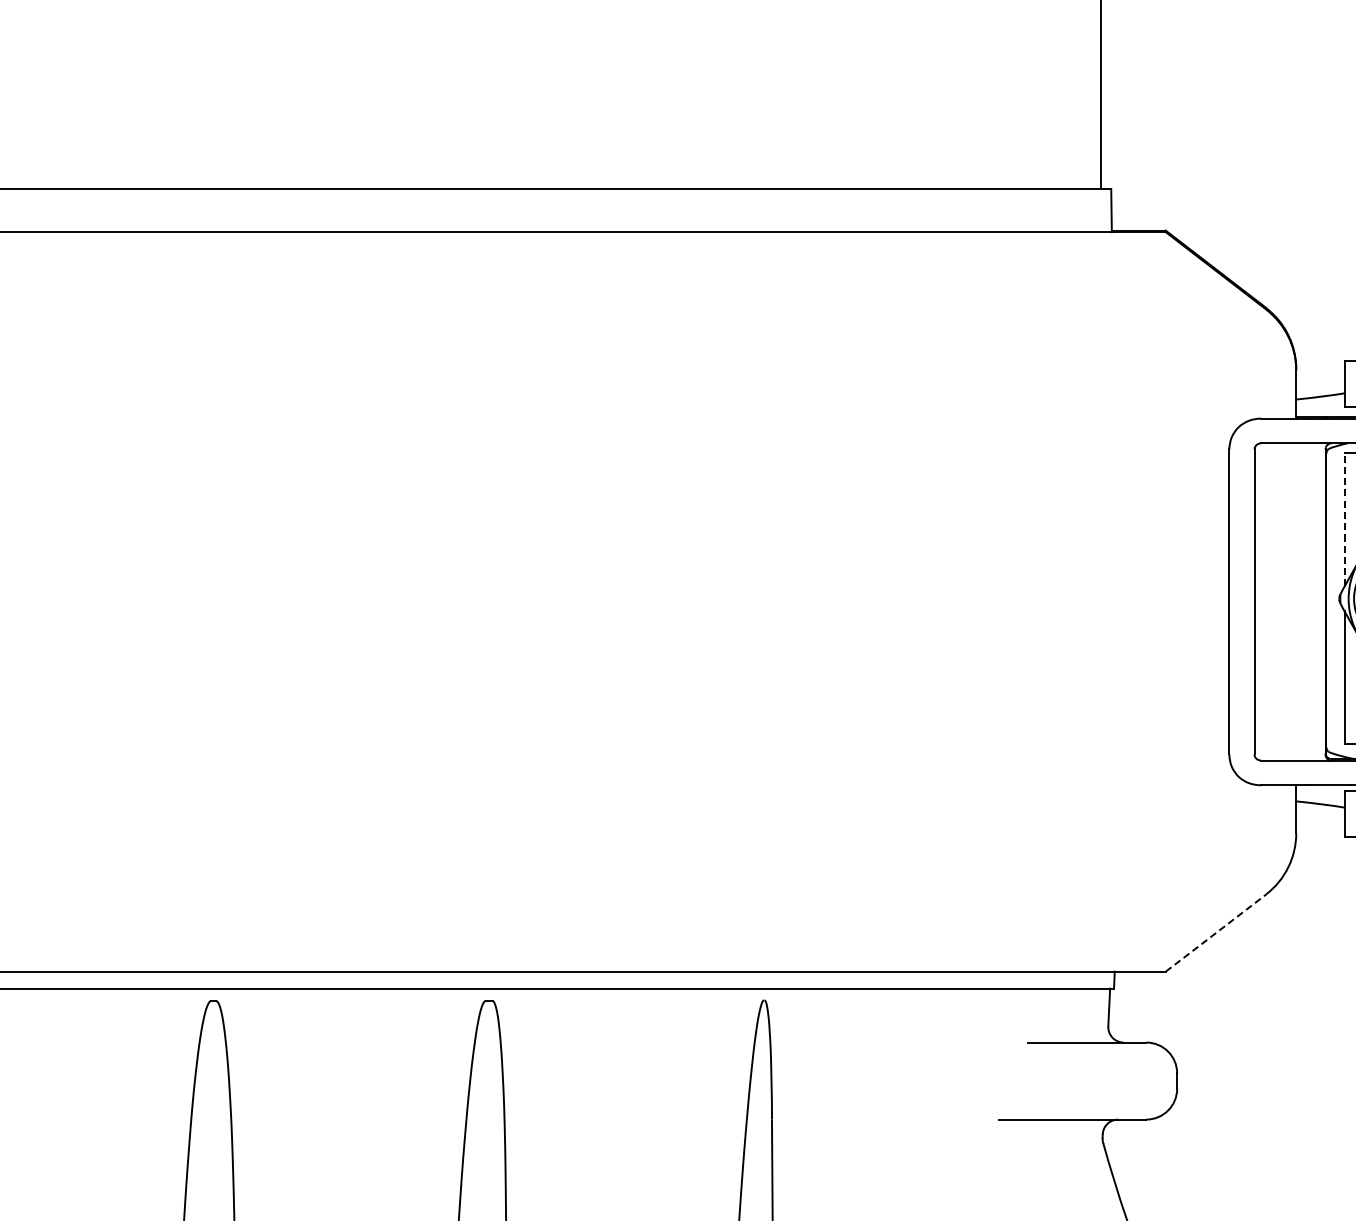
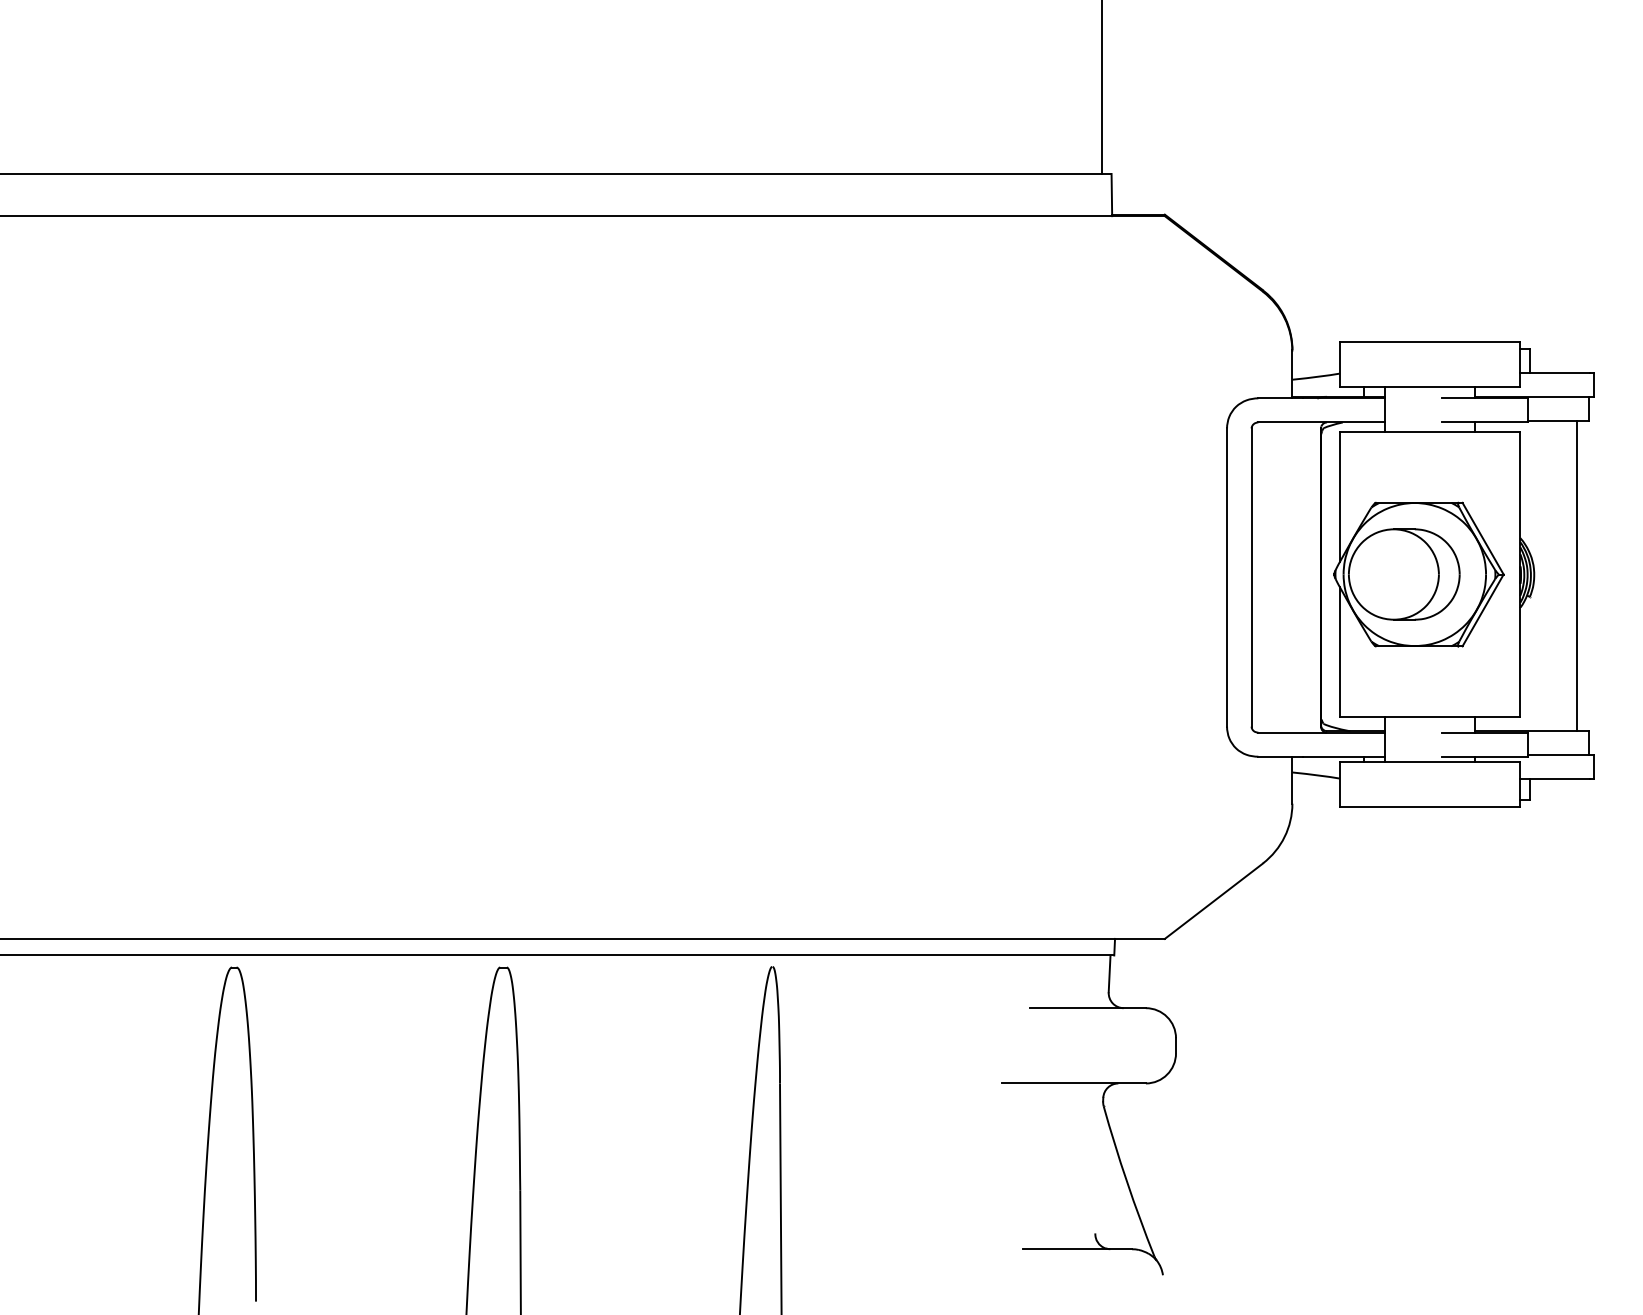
line: (1344, 519) -> (1339, 496), dashed -> solid
line: (1215, 933) -> (1213, 901), dashed -> solid

